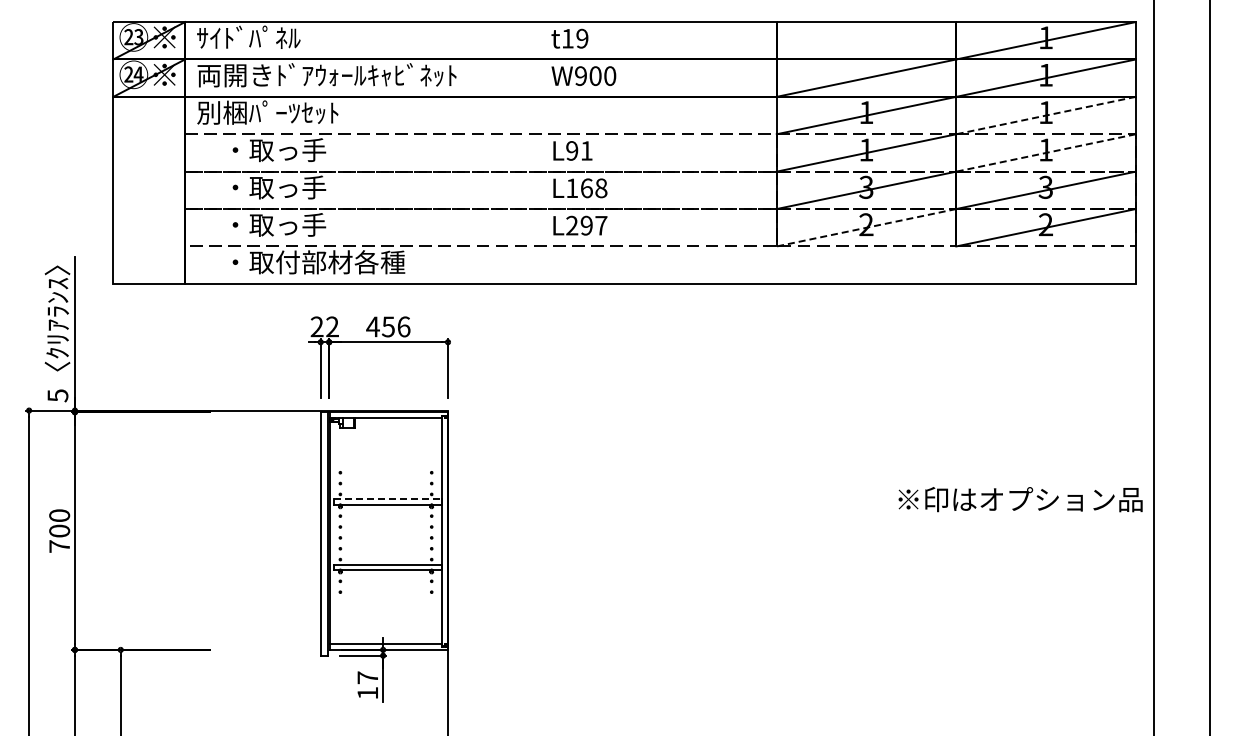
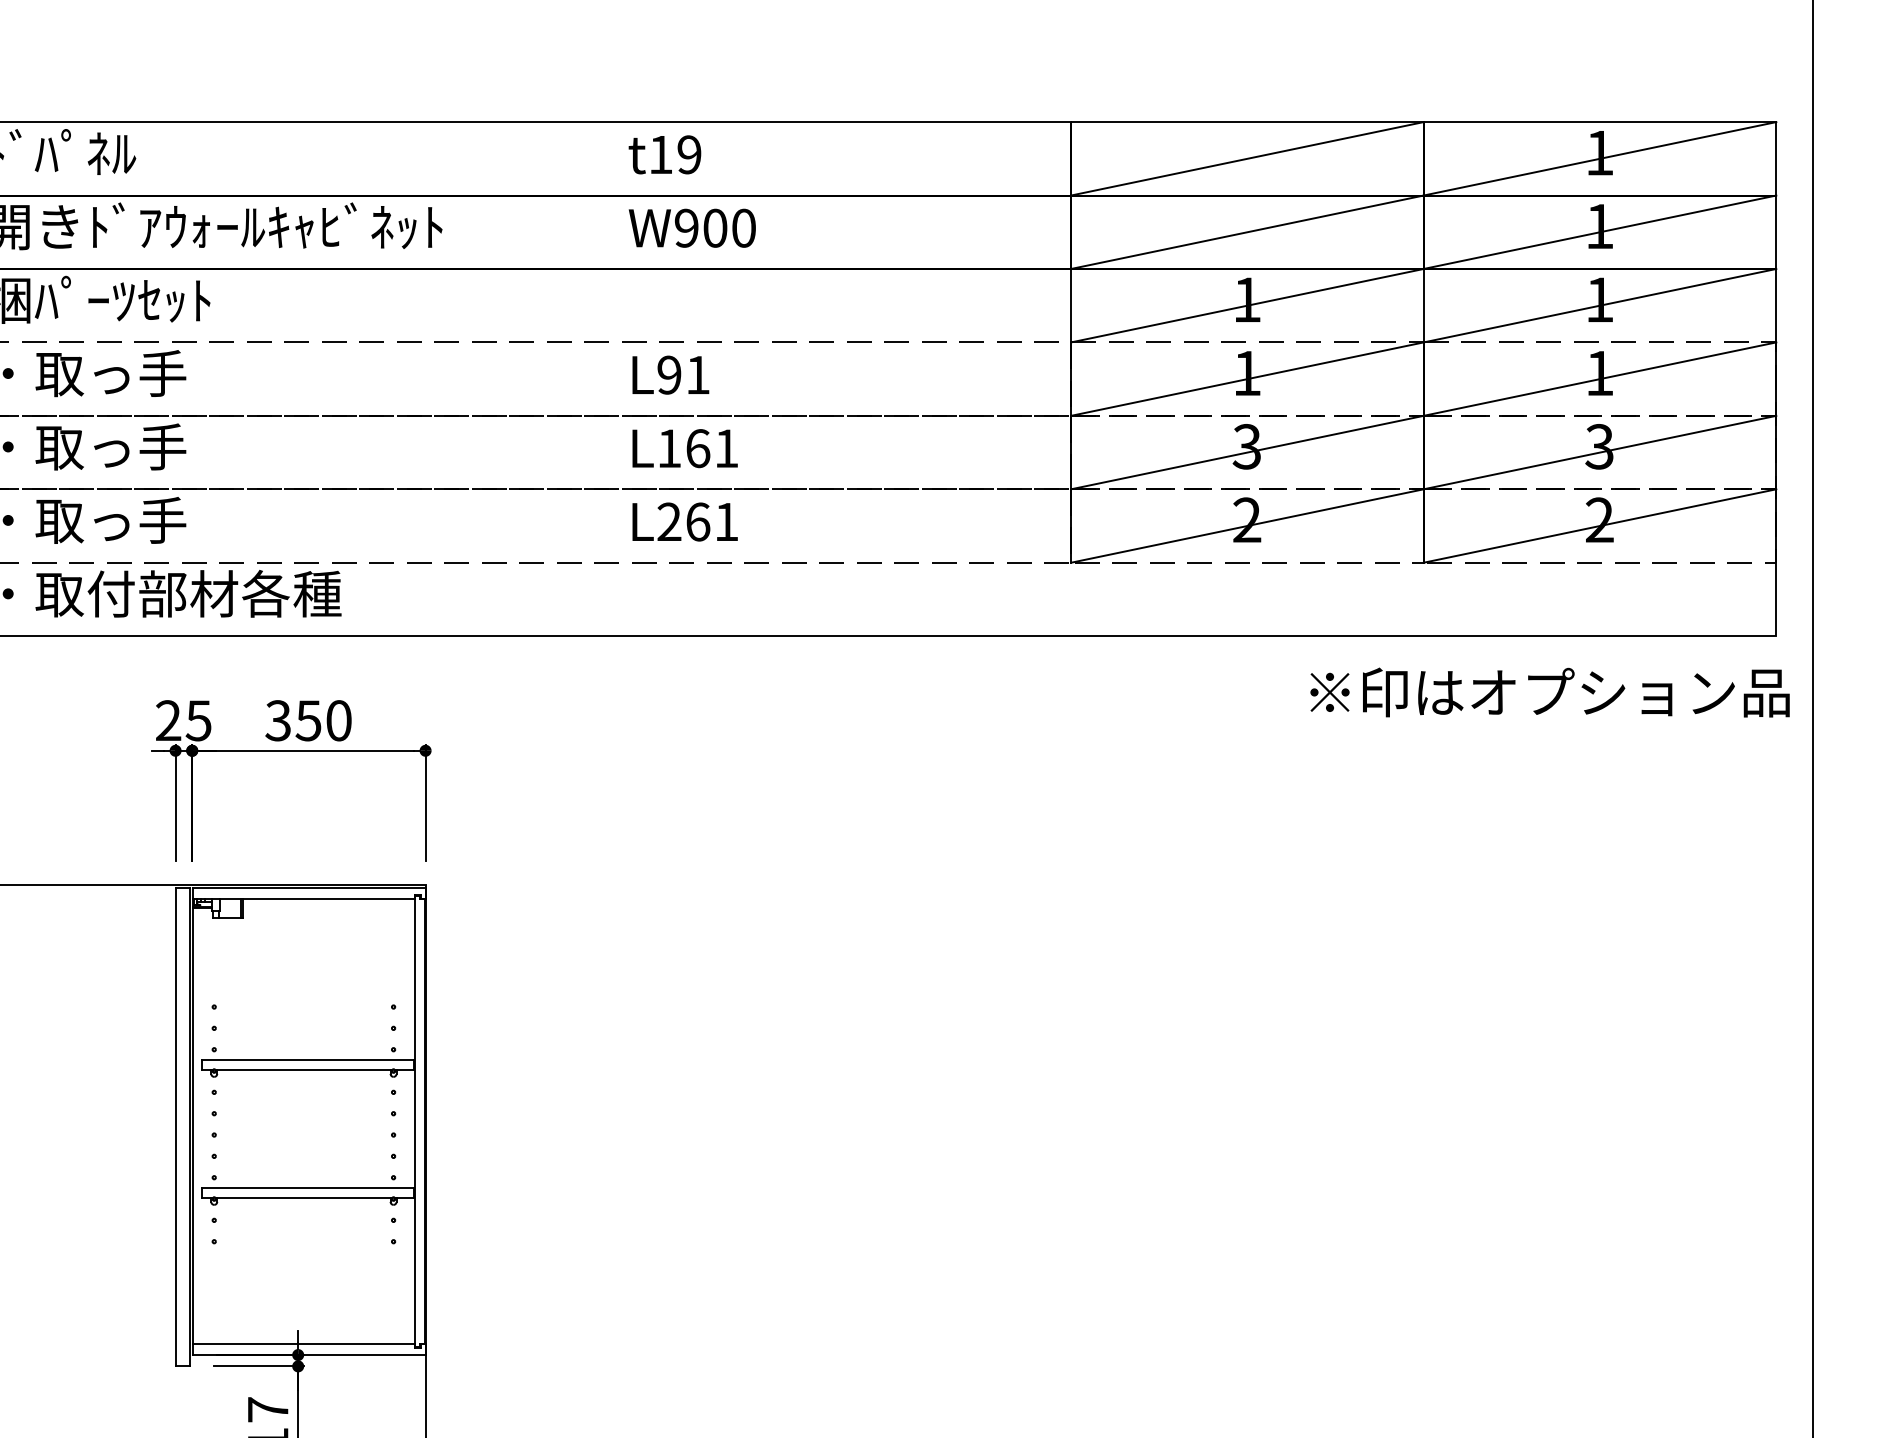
line: (866, 40) -> (1247, 158), added
line: (1046, 115) -> (1600, 305), dashed -> solid
line: (1046, 152) -> (1600, 378), dashed -> solid
text: (601, 188) -> (726, 448), L168 -> L161
text: (593, 225) -> (711, 521), L297 -> L261
line: (866, 227) -> (1247, 525), dashed -> solid
text: (332, 326) -> (198, 719), 22 -> 25
text: (388, 326) -> (308, 719), 456 -> 350
line: (388, 499) -> (308, 1059), dashed -> solid
text: (1020, 499) -> (1549, 692), moved

